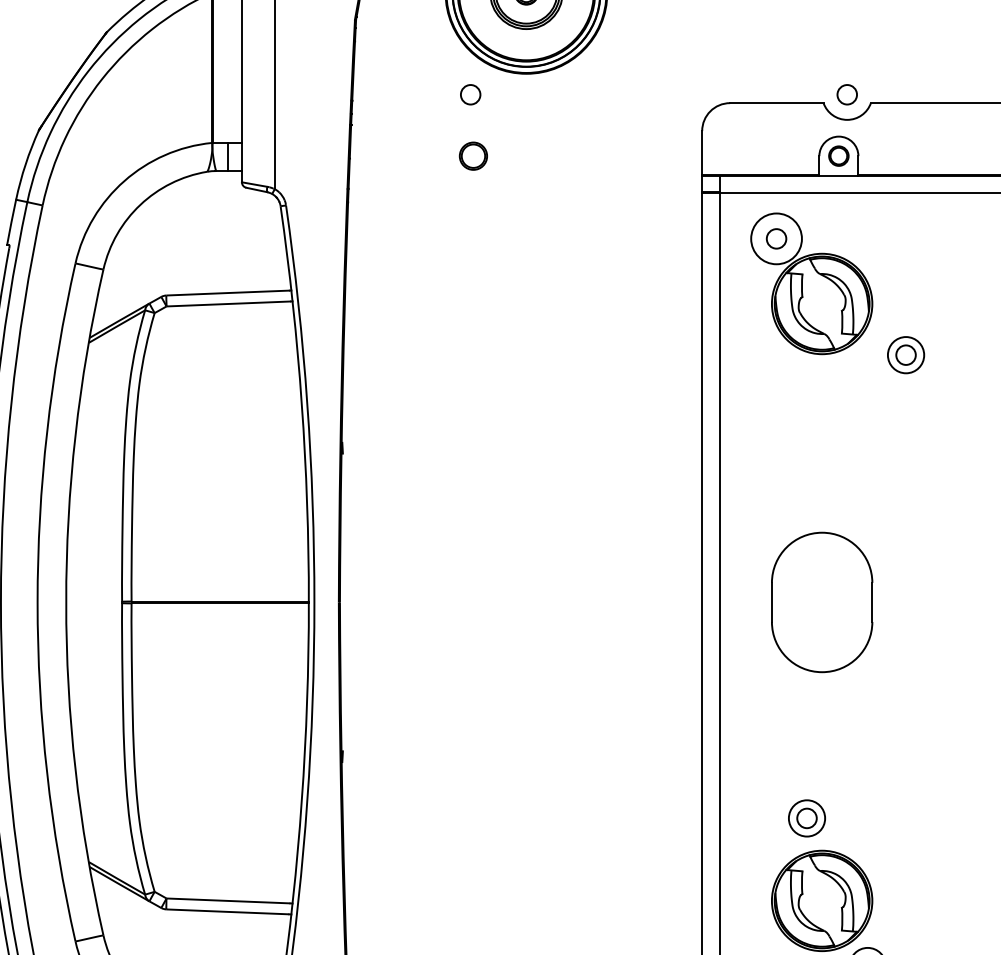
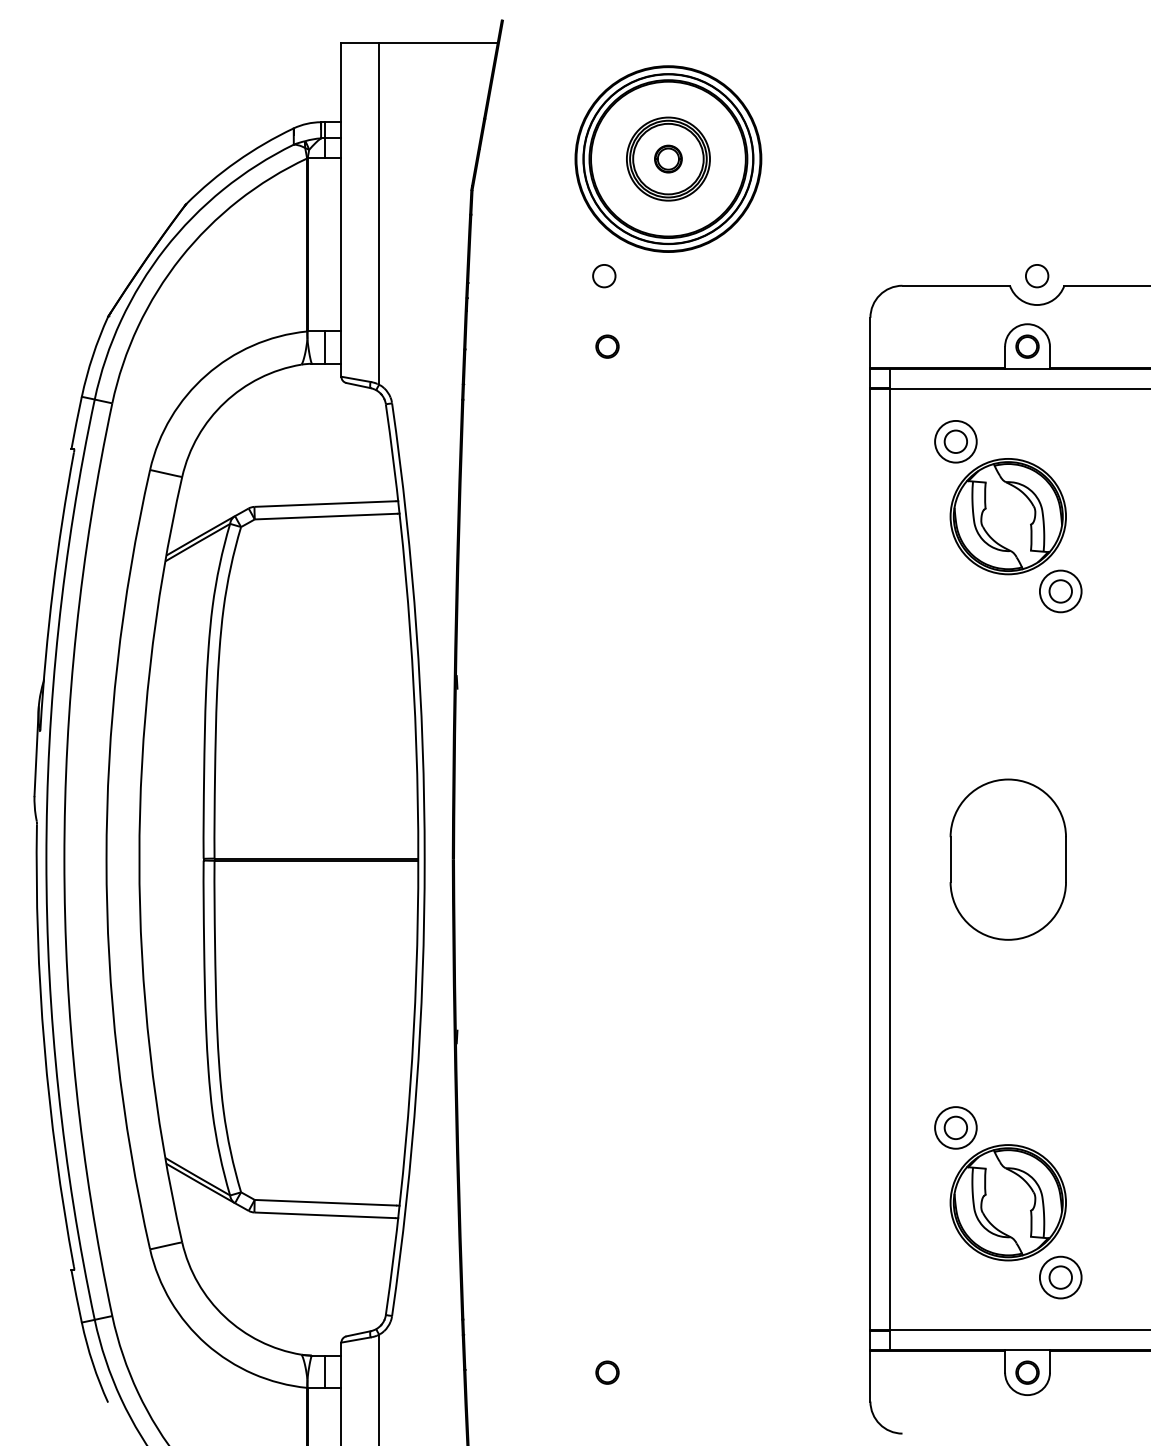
circle: (473, 155) -> (607, 346), size x0.71
circle: (776, 238) -> (955, 441), size x0.71
part: (905, 355) -> (1060, 591), moved
part: (806, 818) -> (955, 1127), moved

